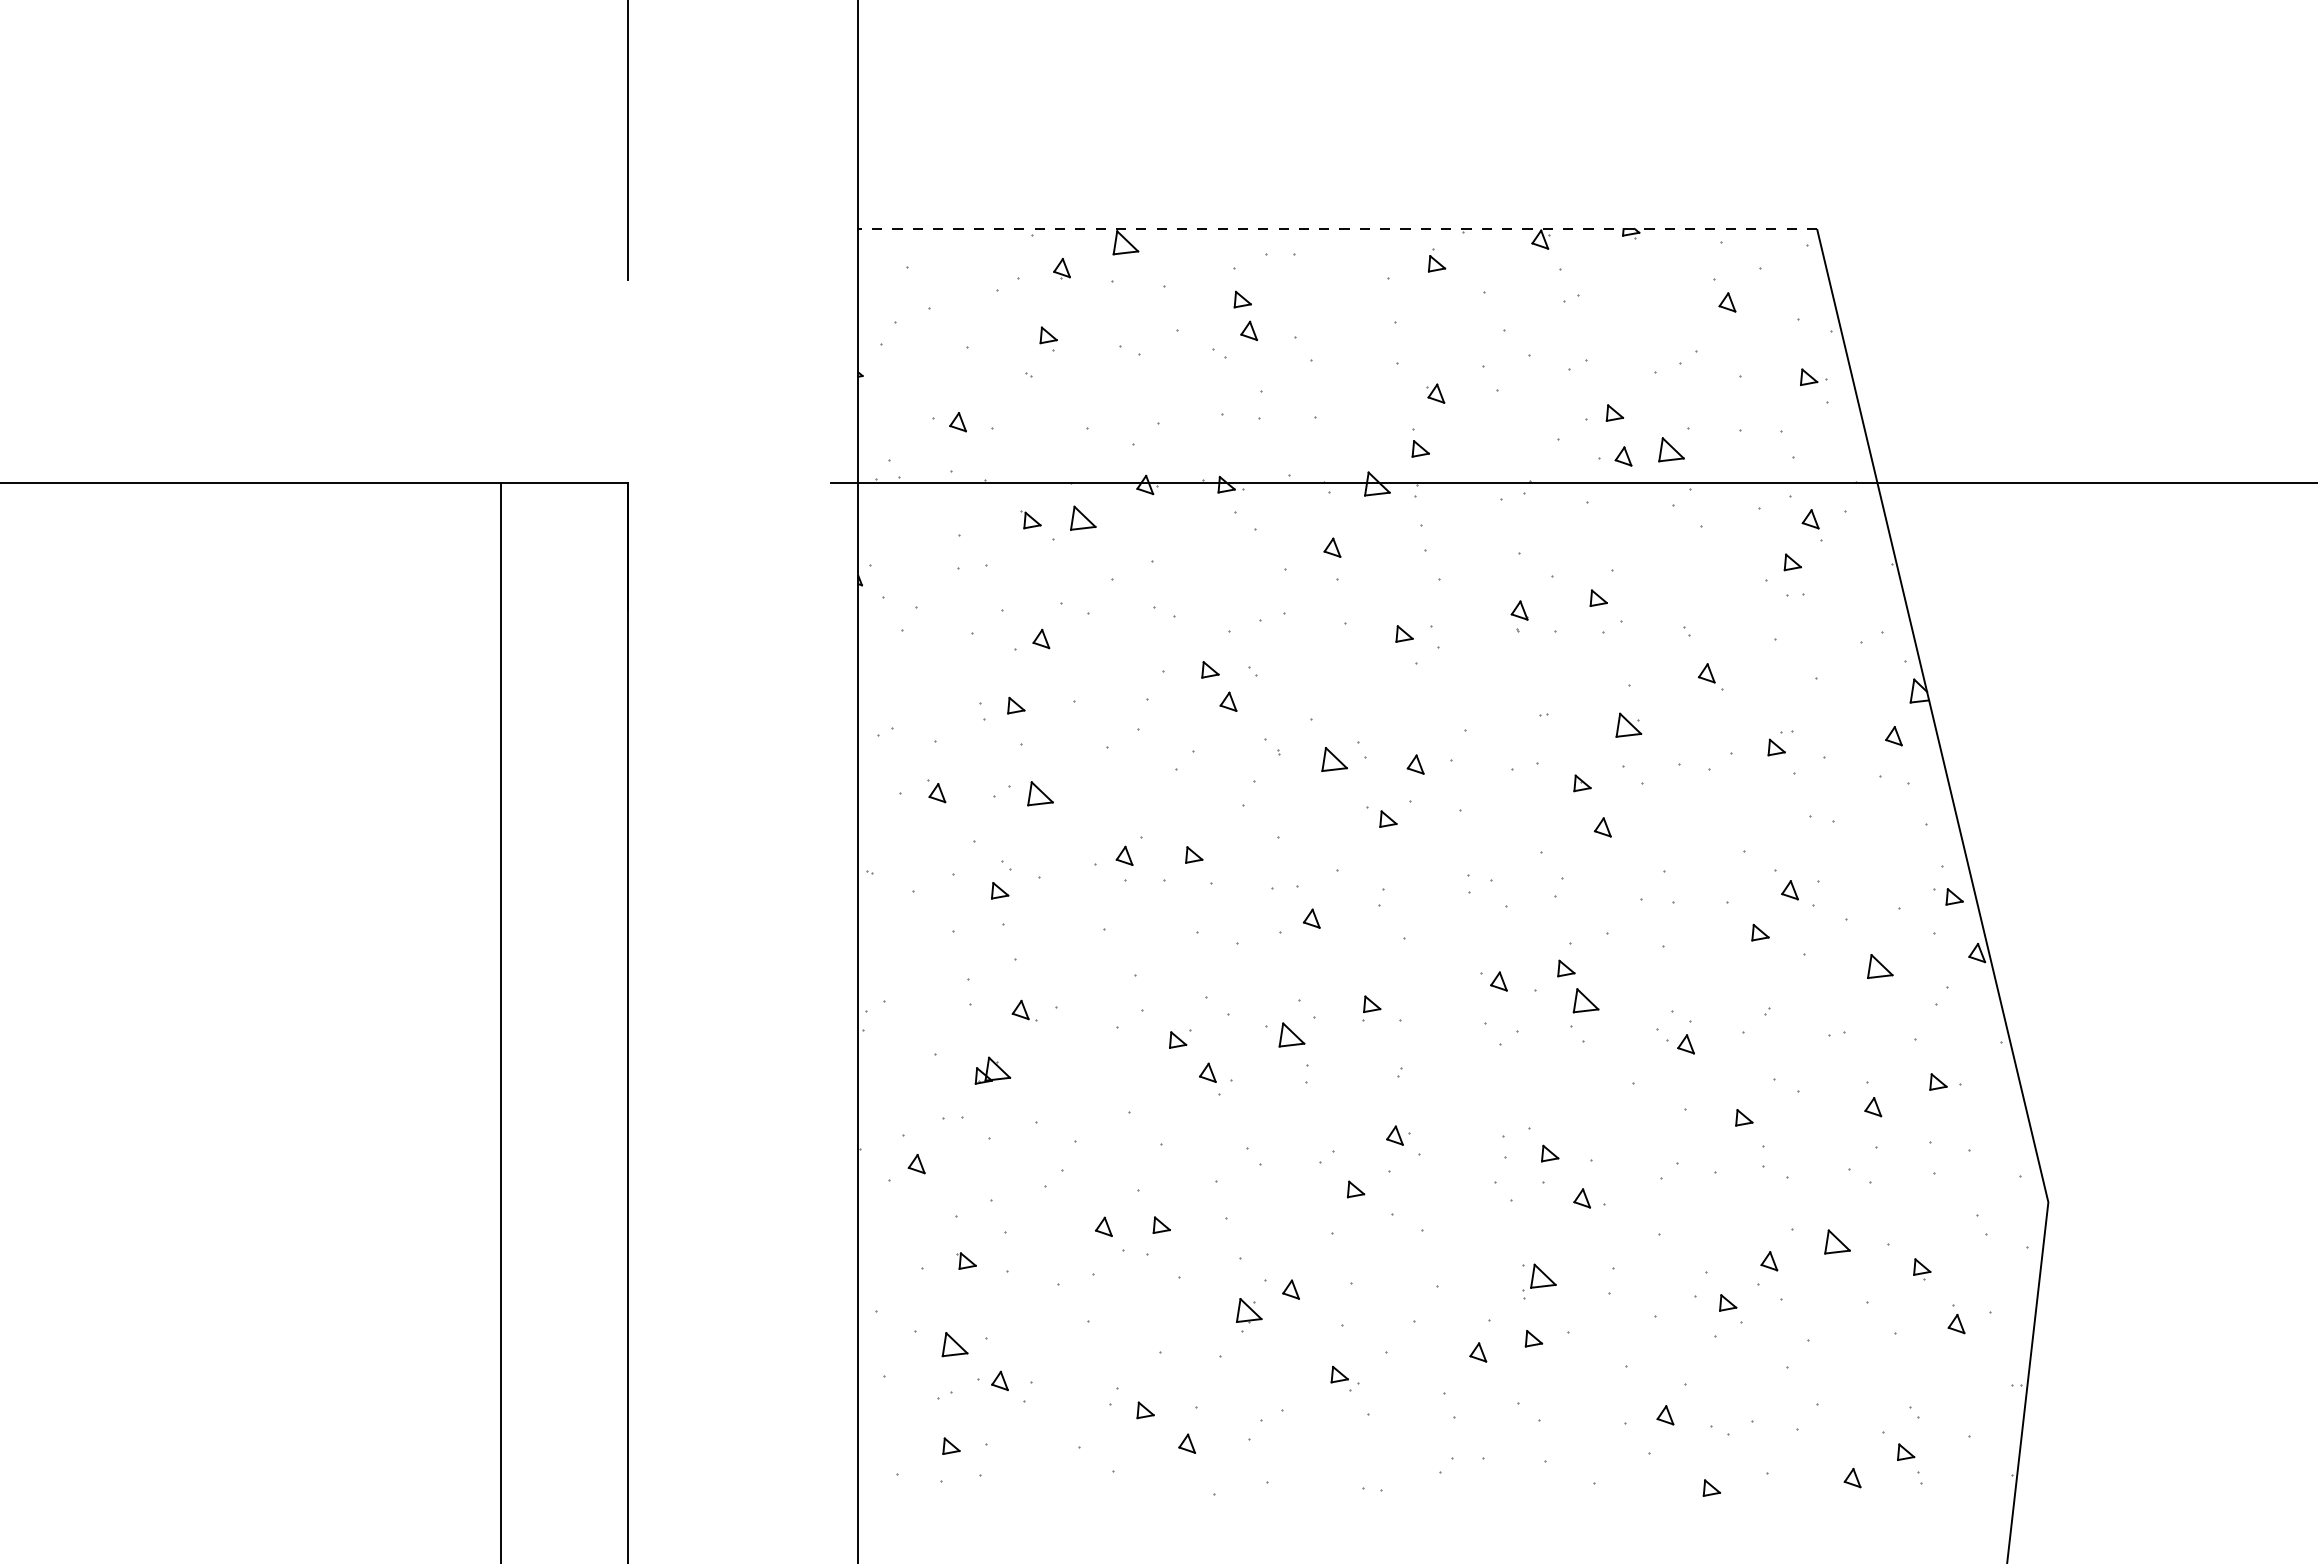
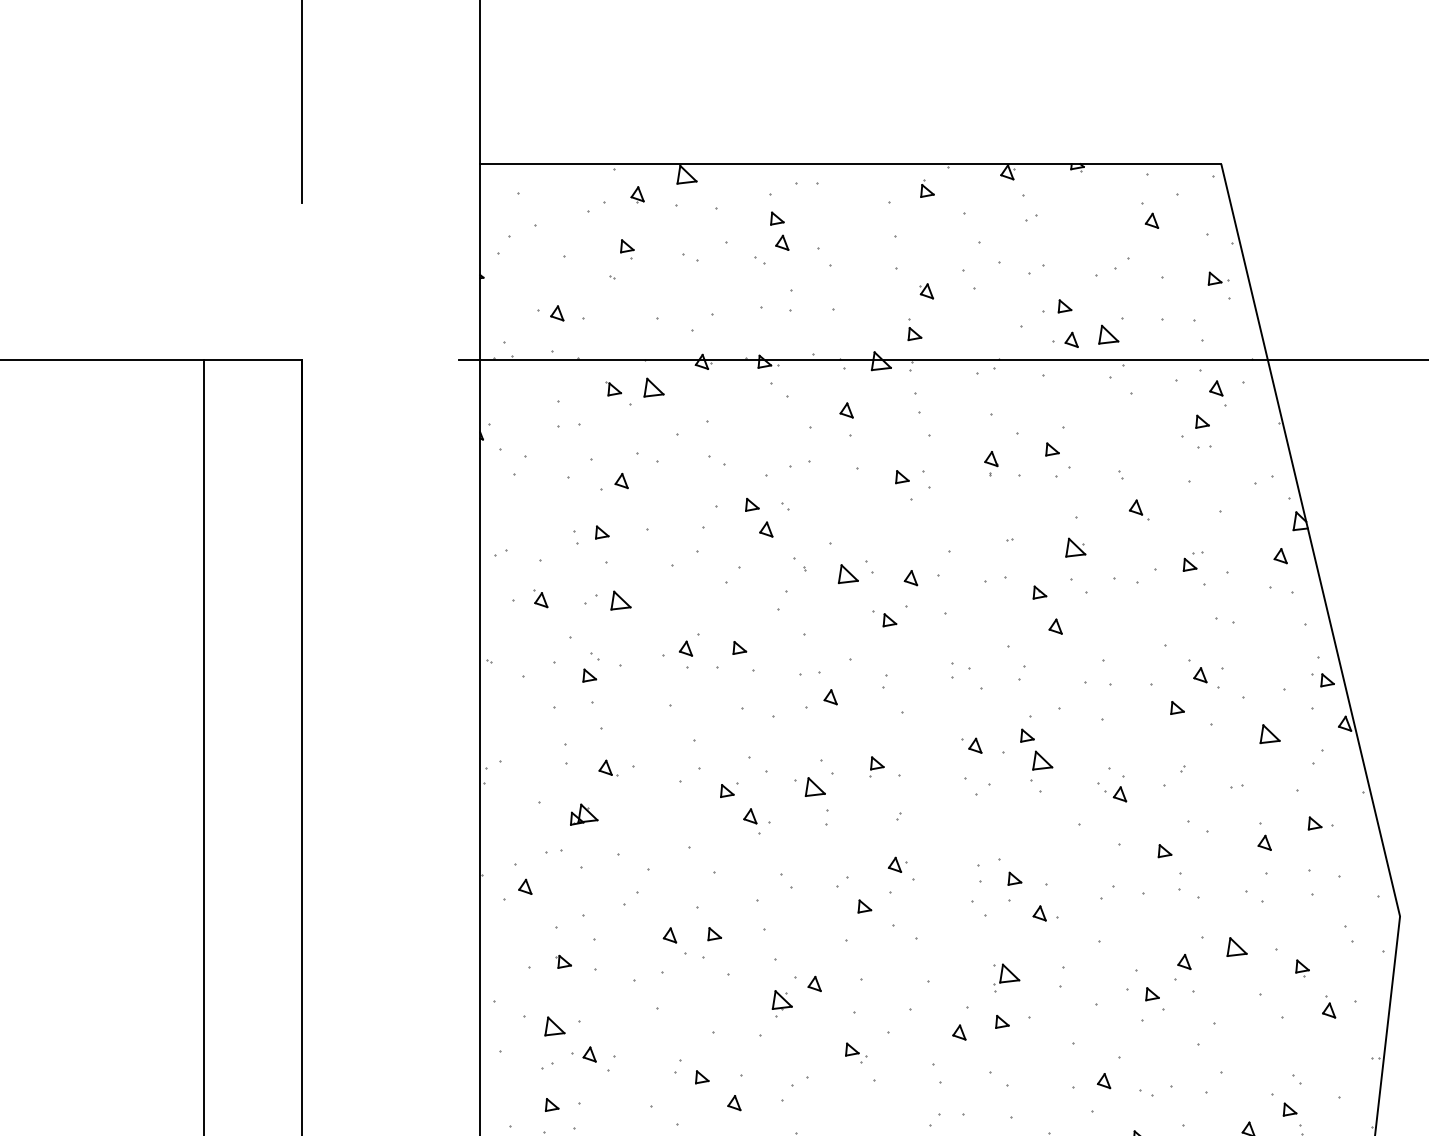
line: (1337, 229) -> (850, 164), dashed -> solid

